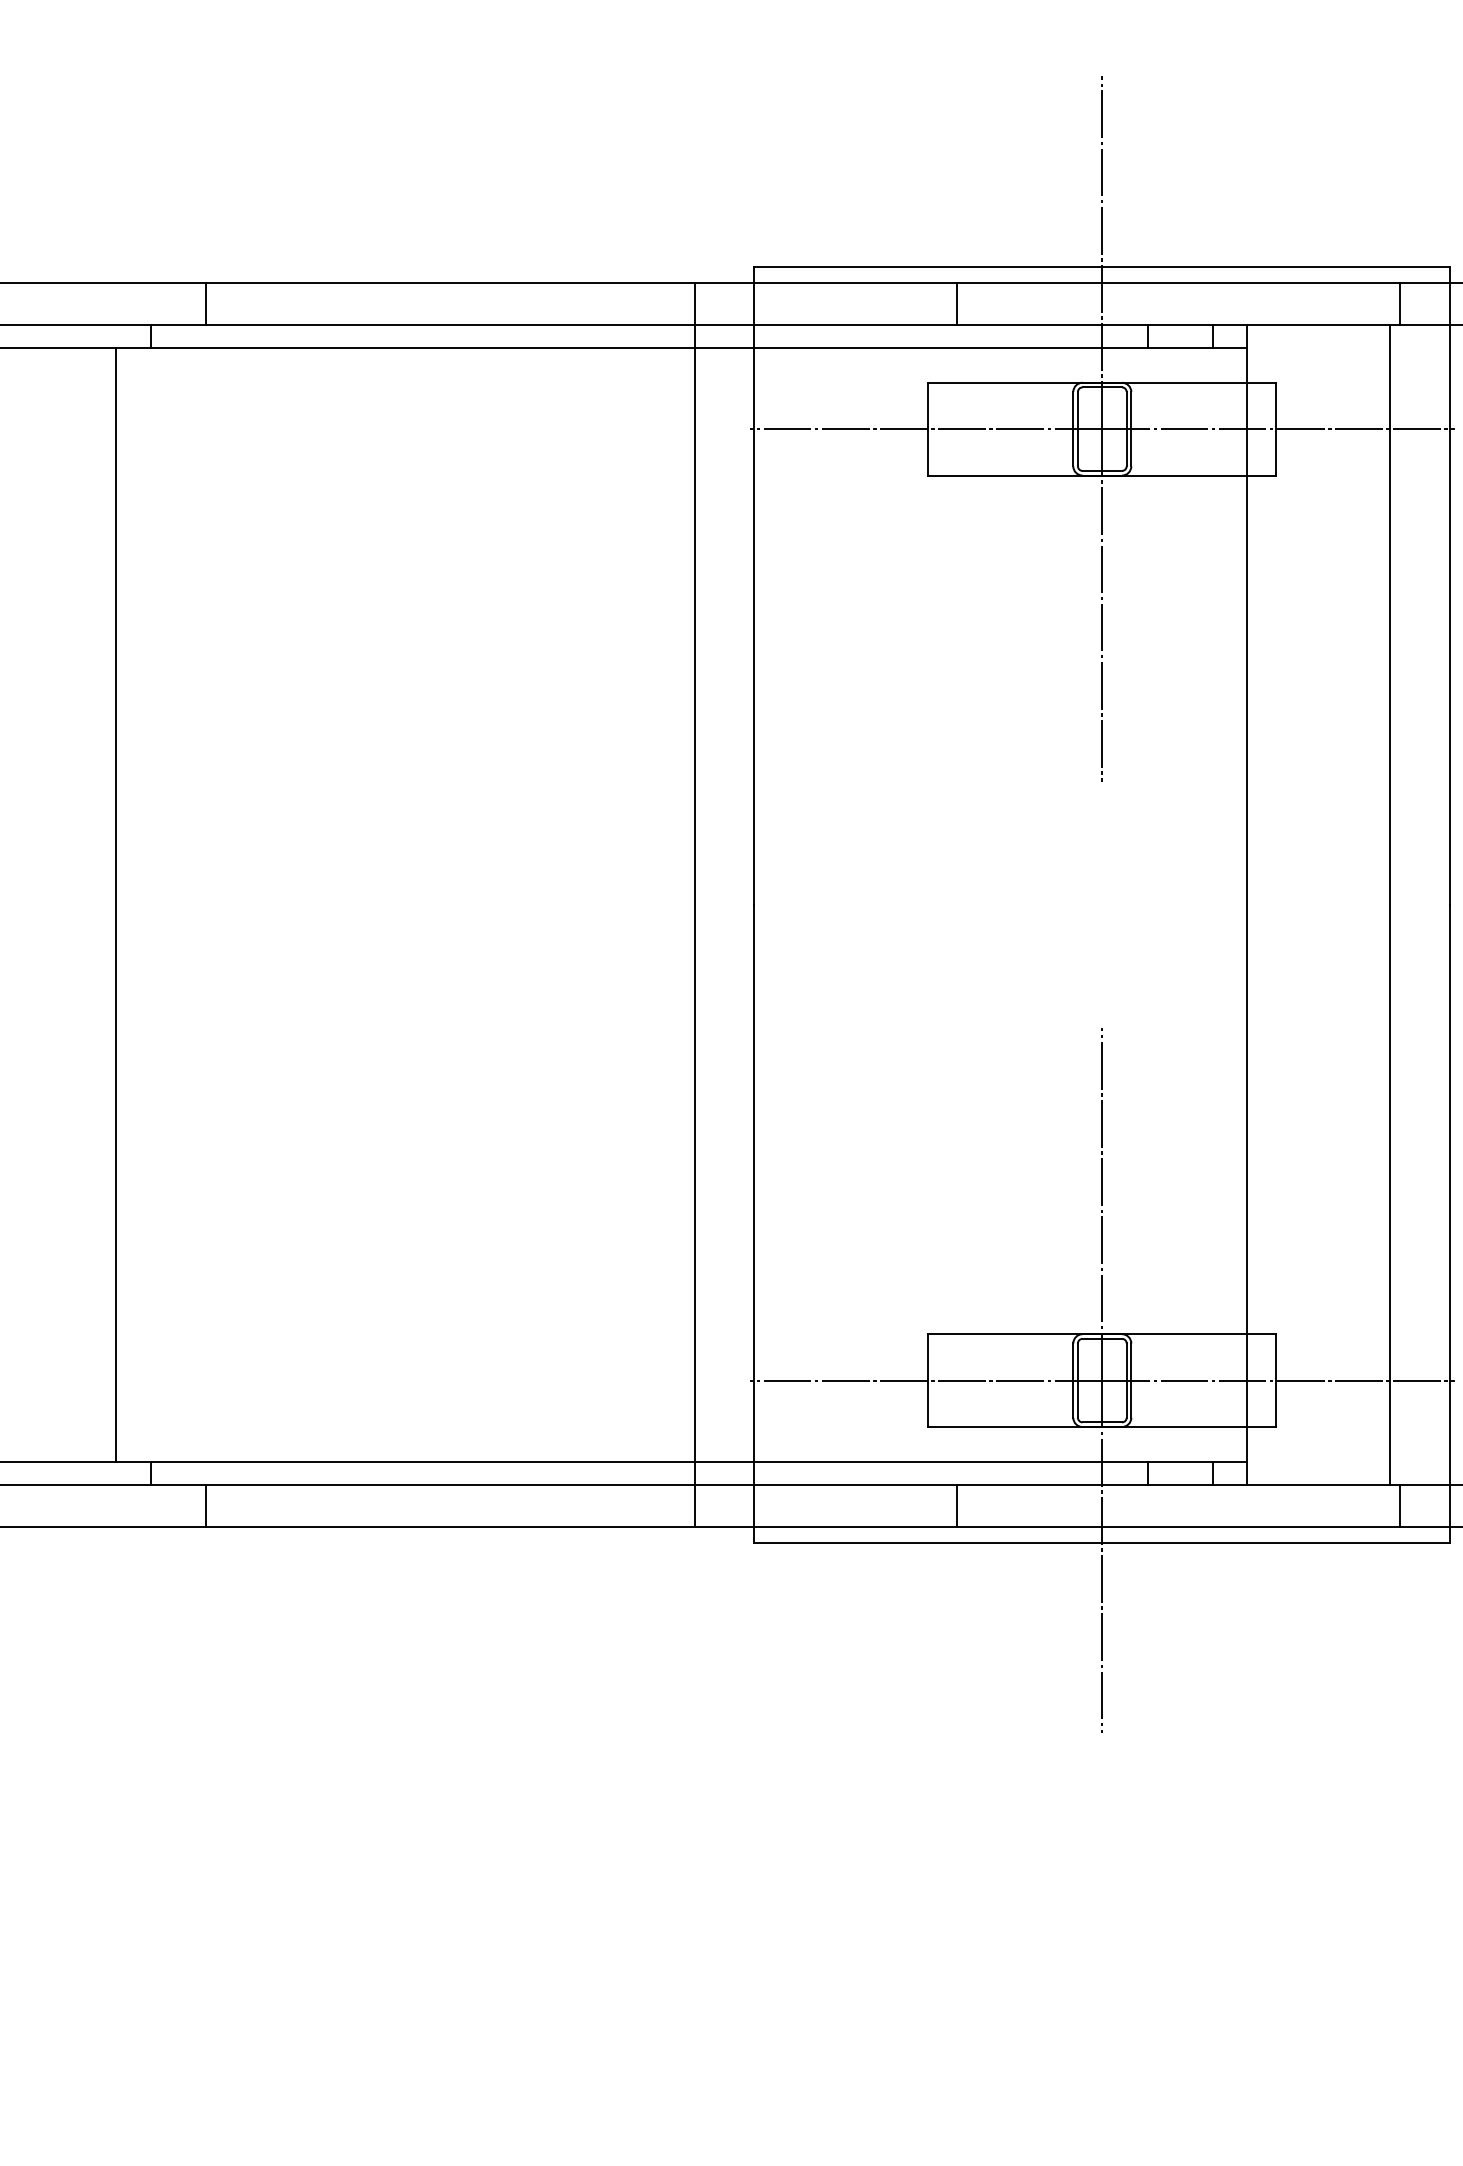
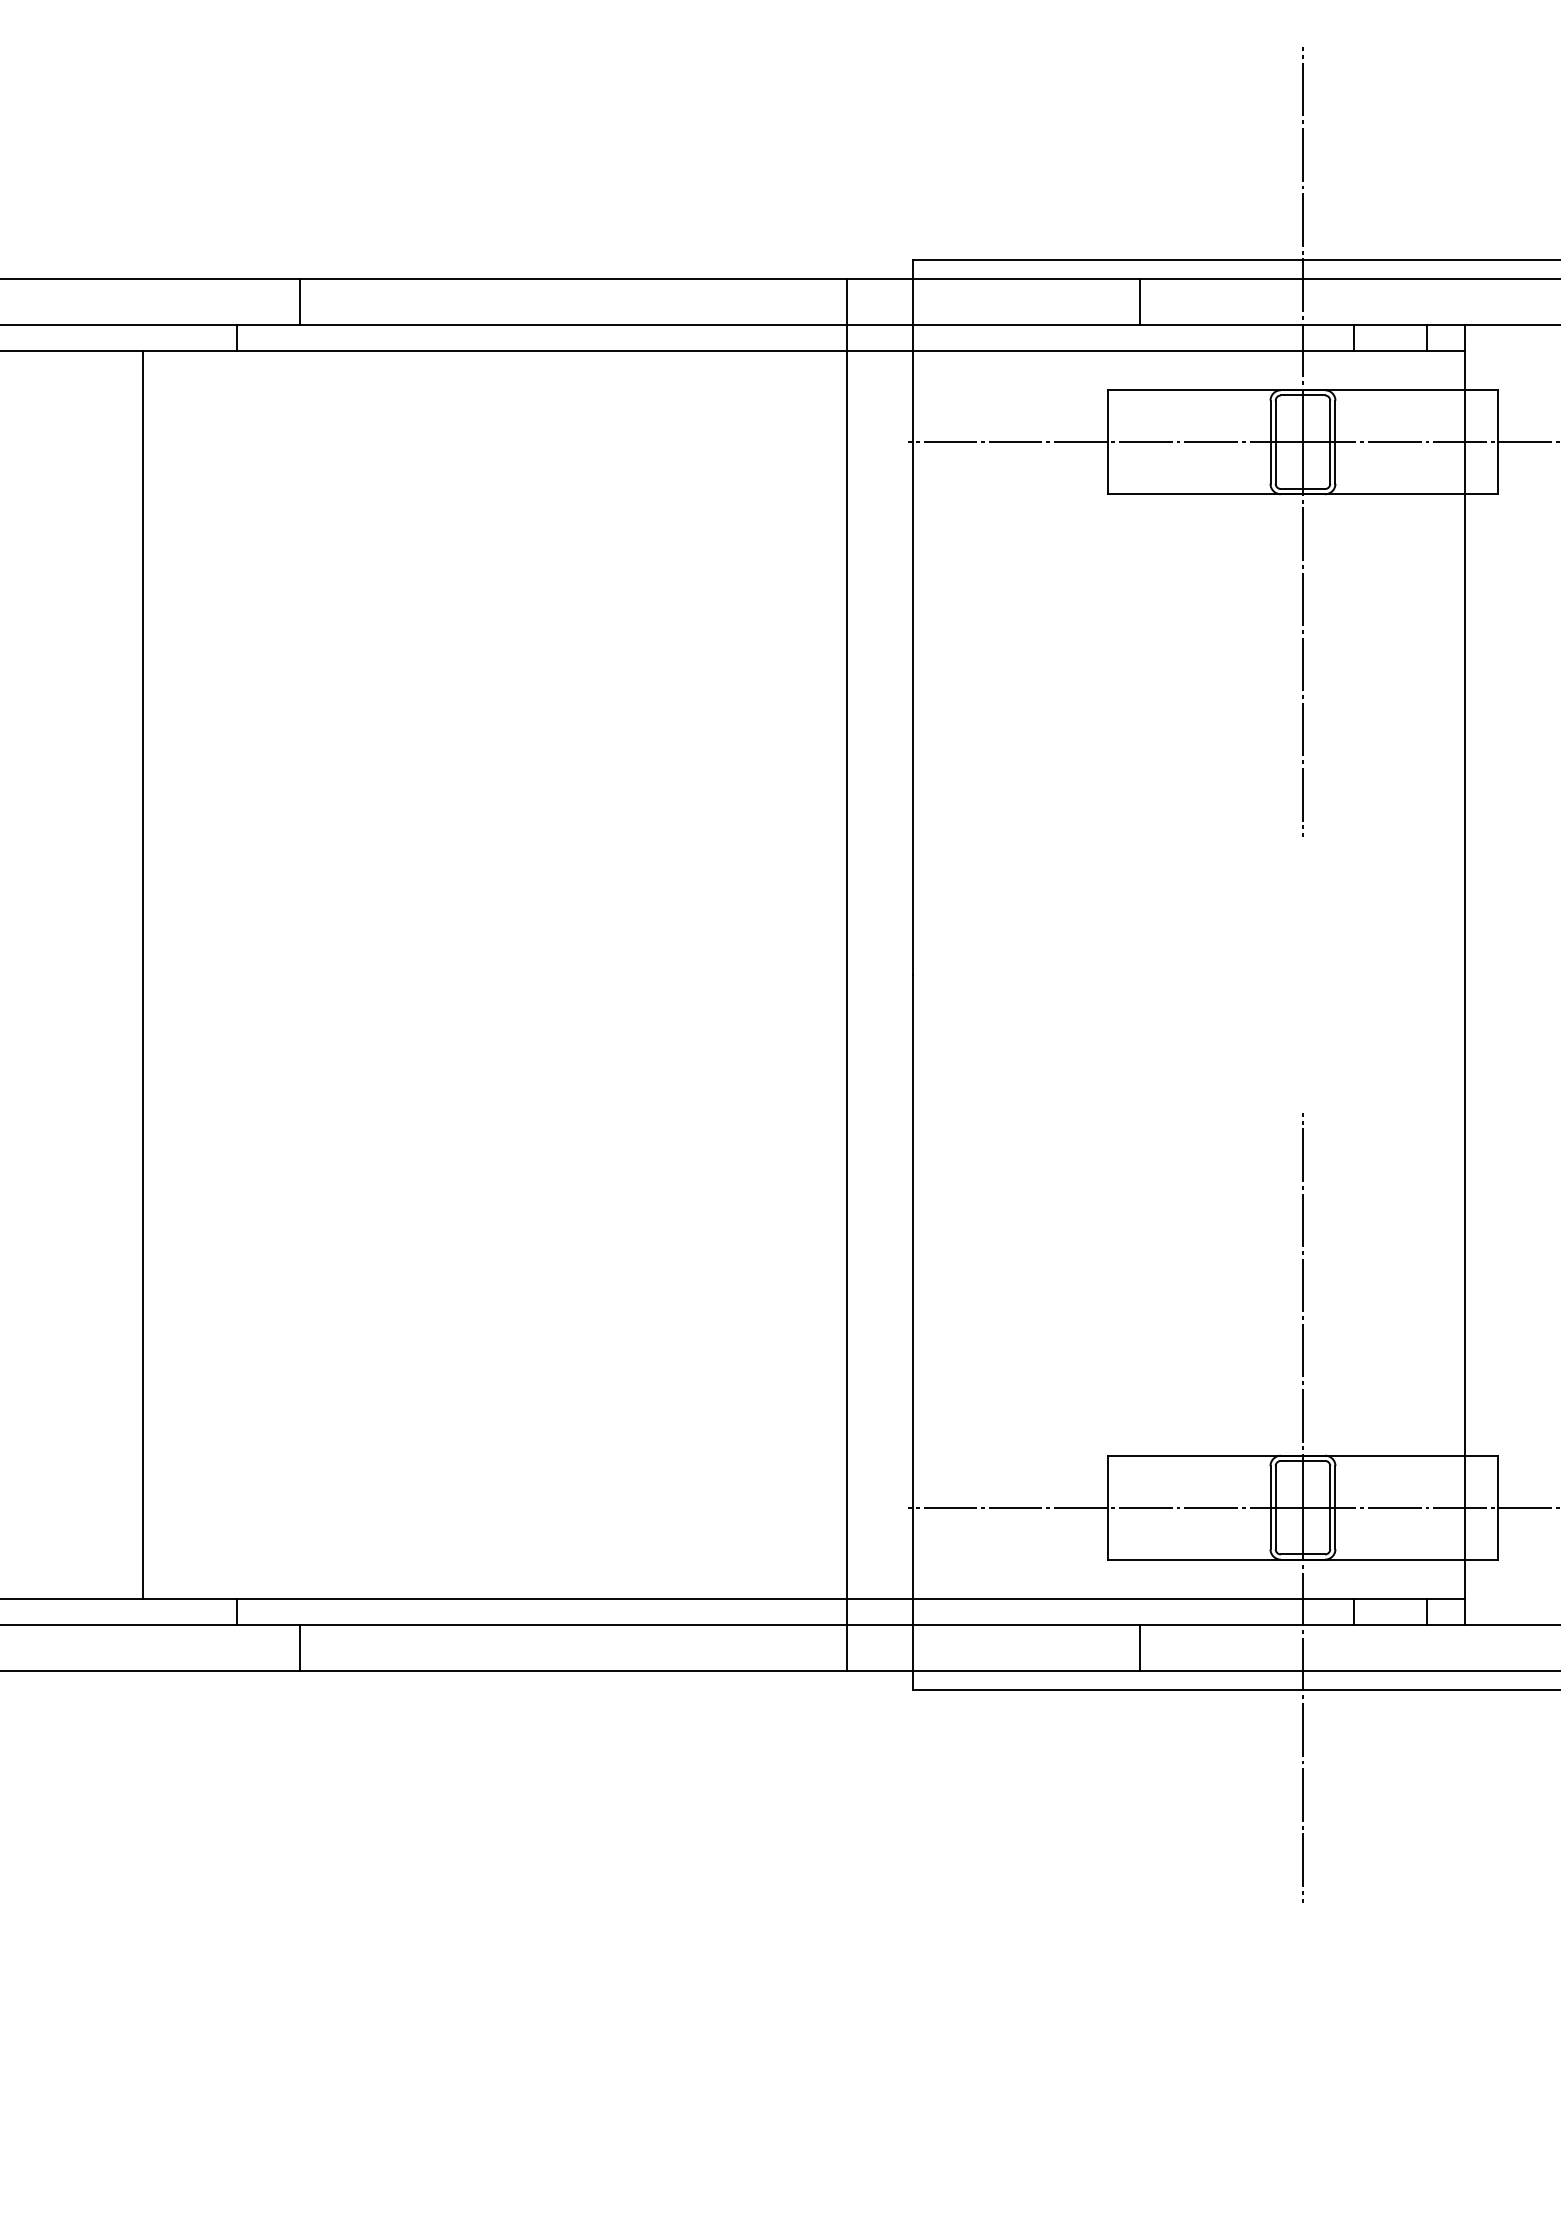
line: (115, 904) -> (143, 974), moved

